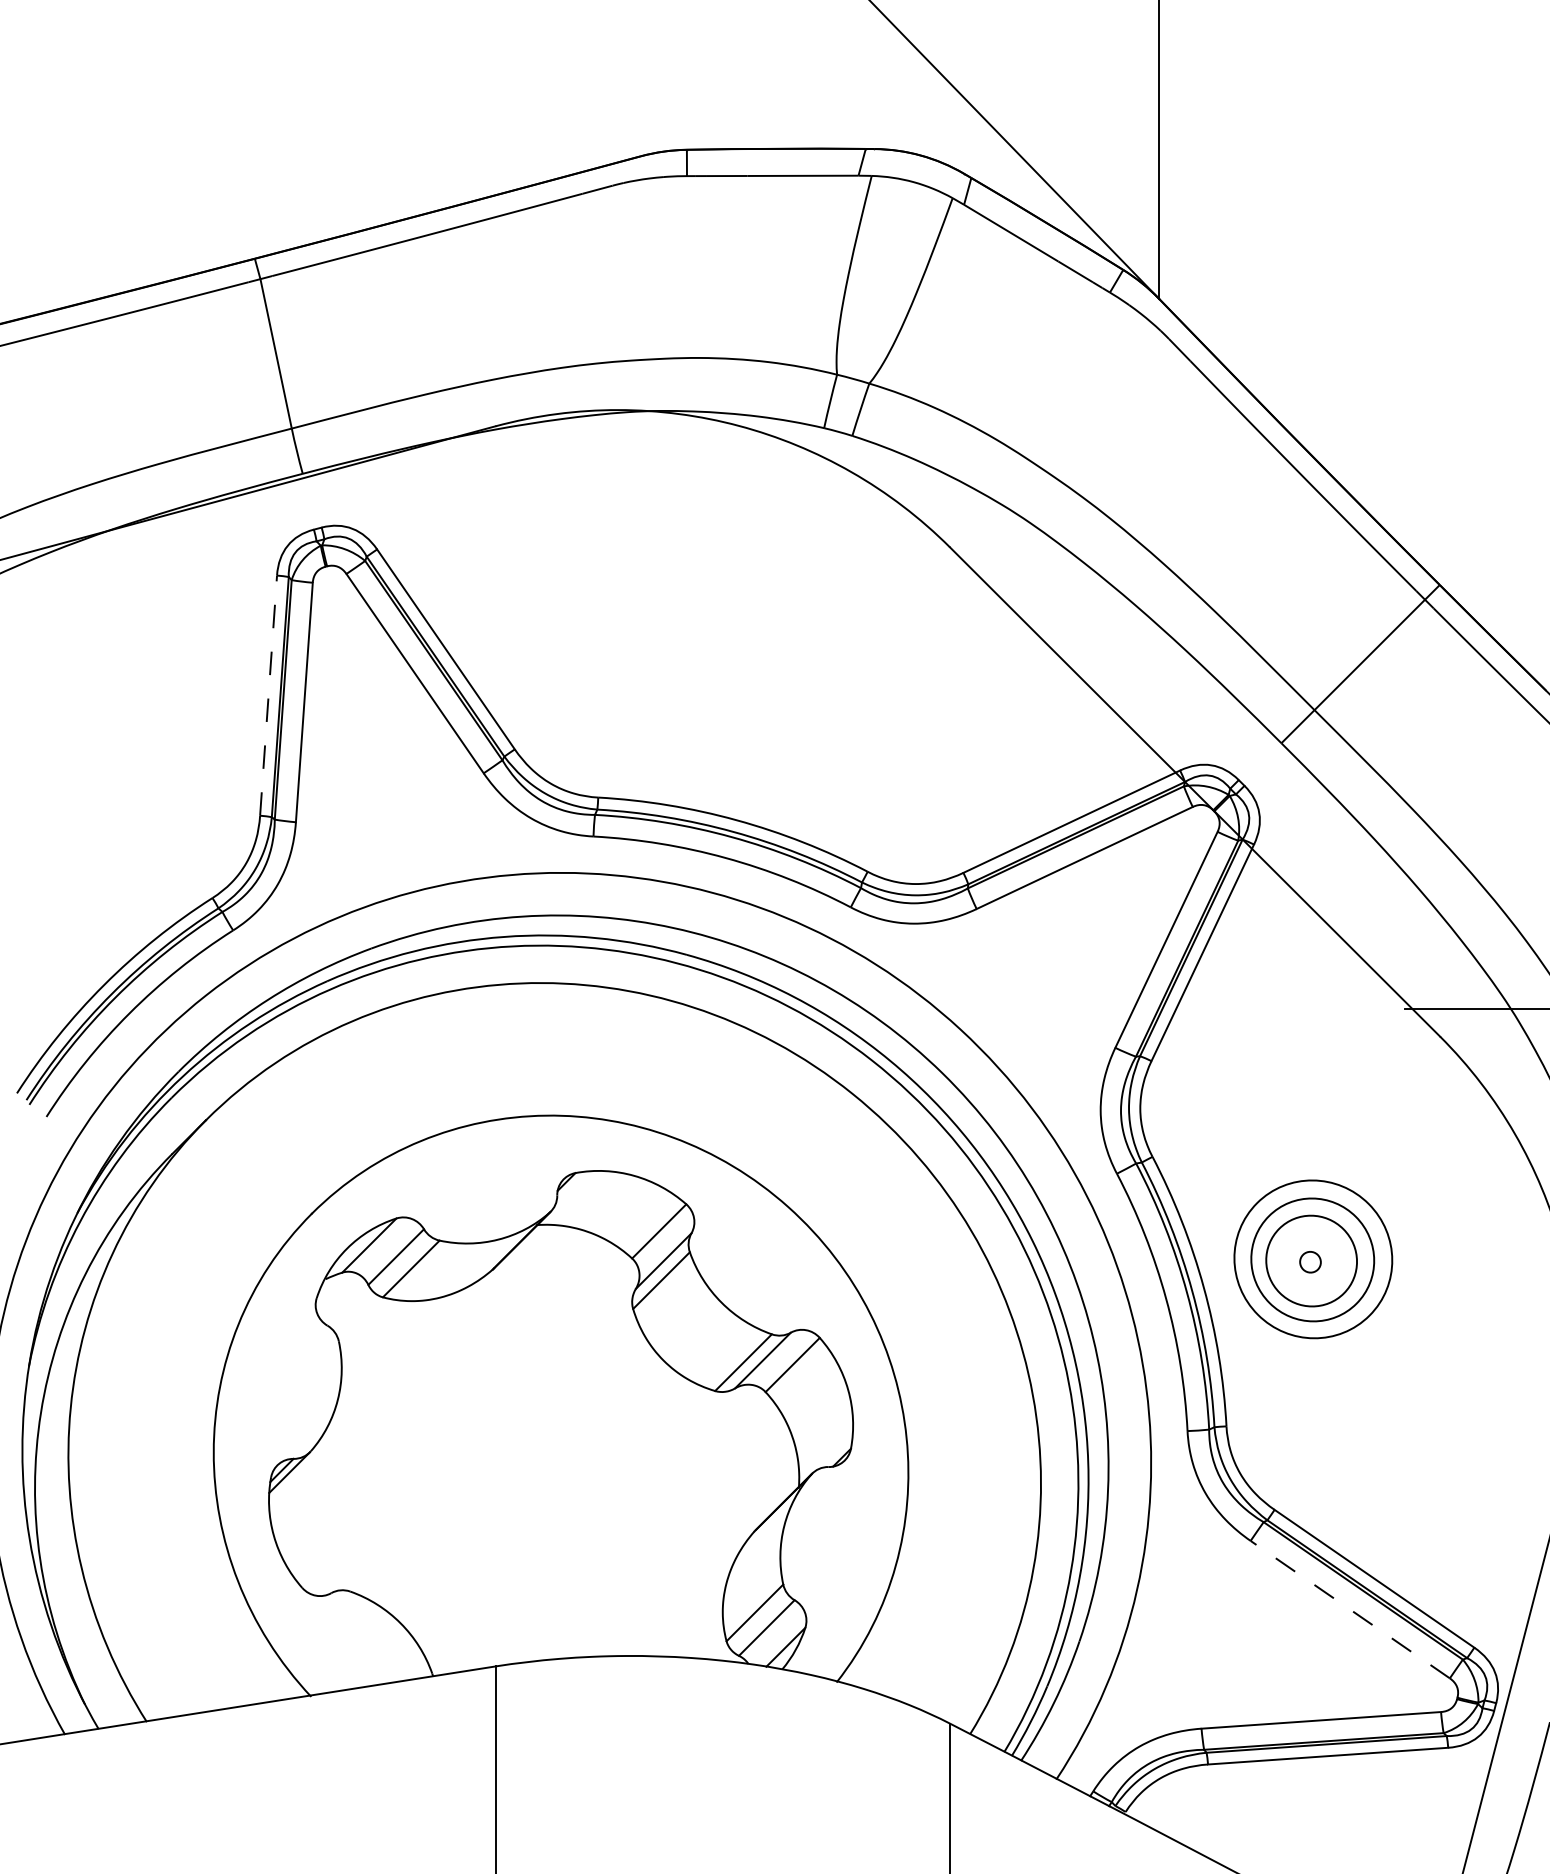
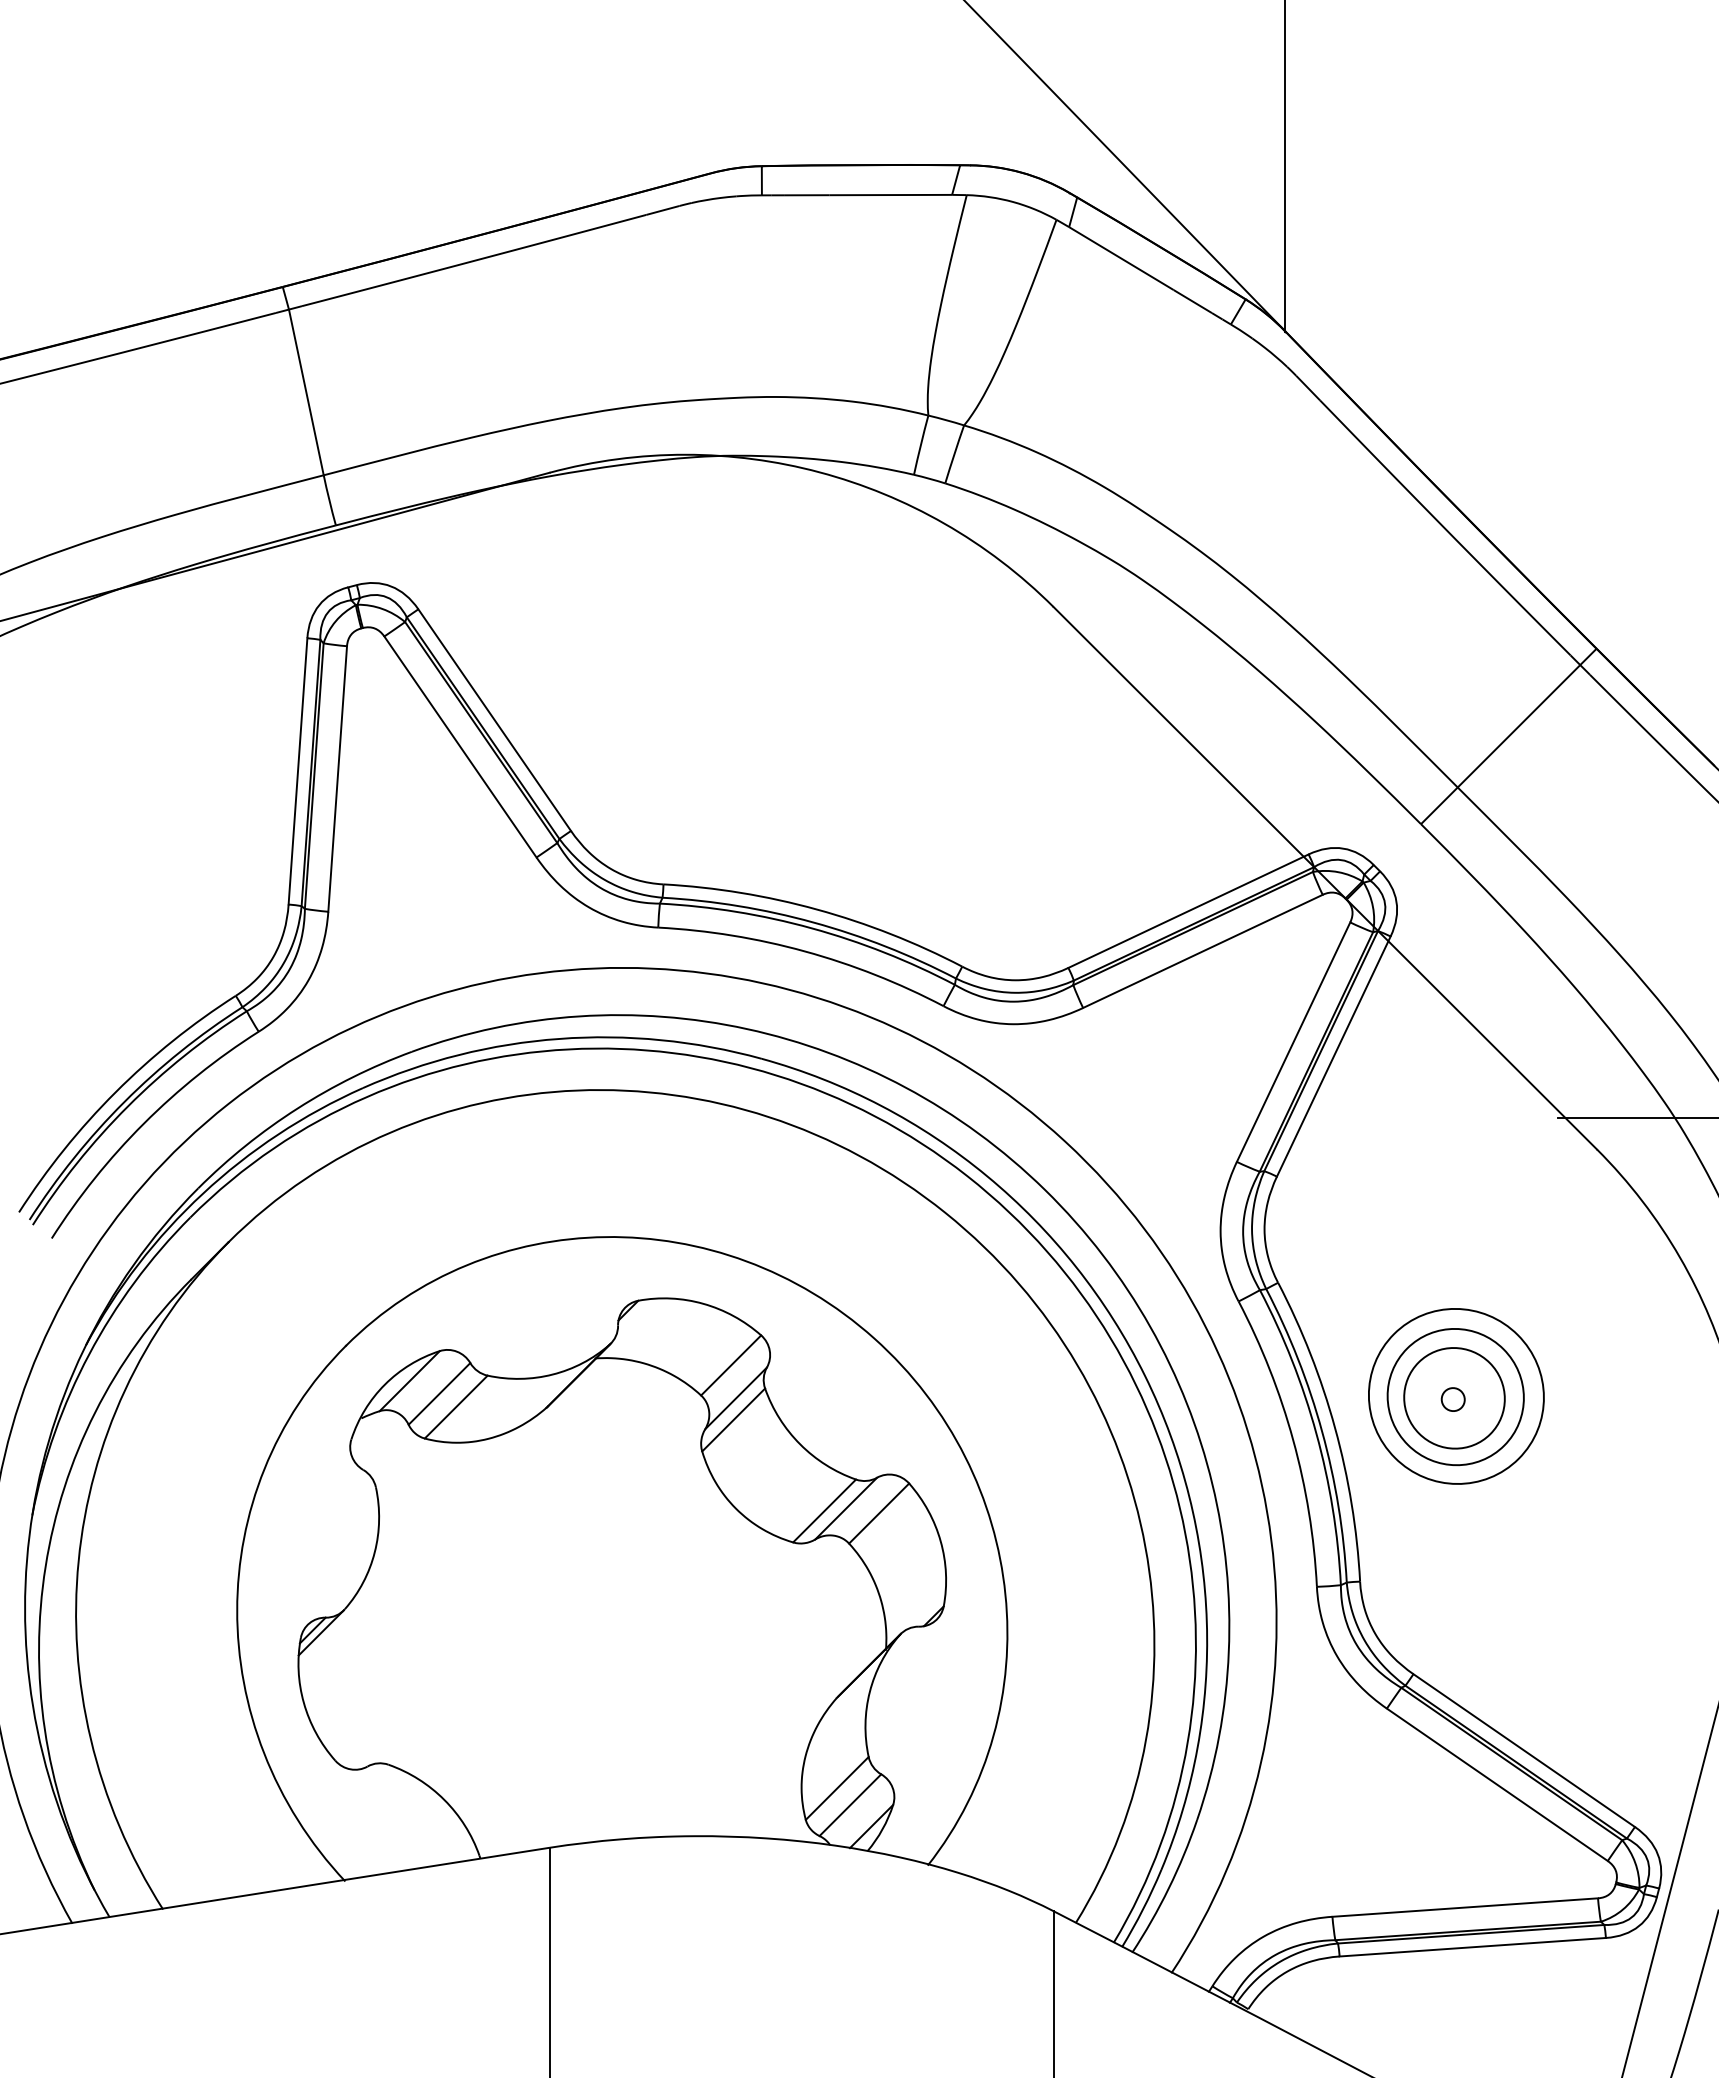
line: (269, 694) -> (298, 770), dashed -> solid
line: (1349, 1609) -> (1496, 1784), dashed -> solid

